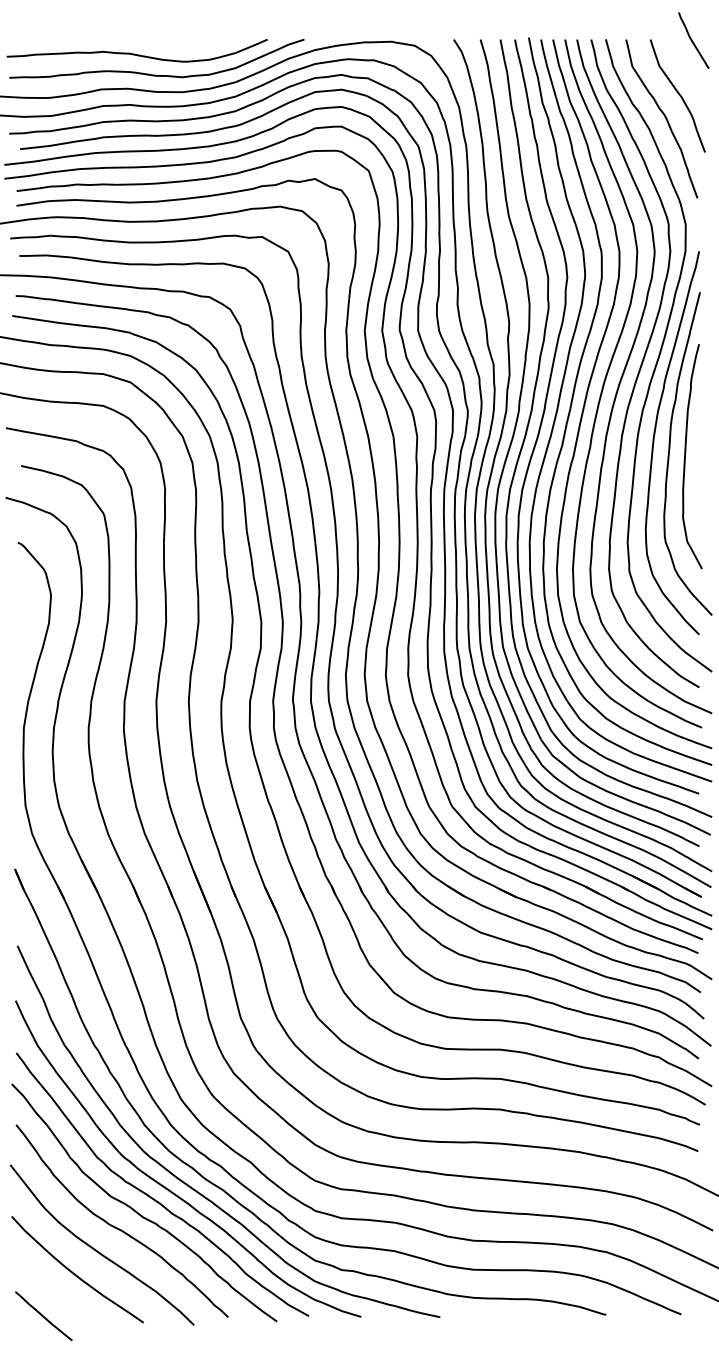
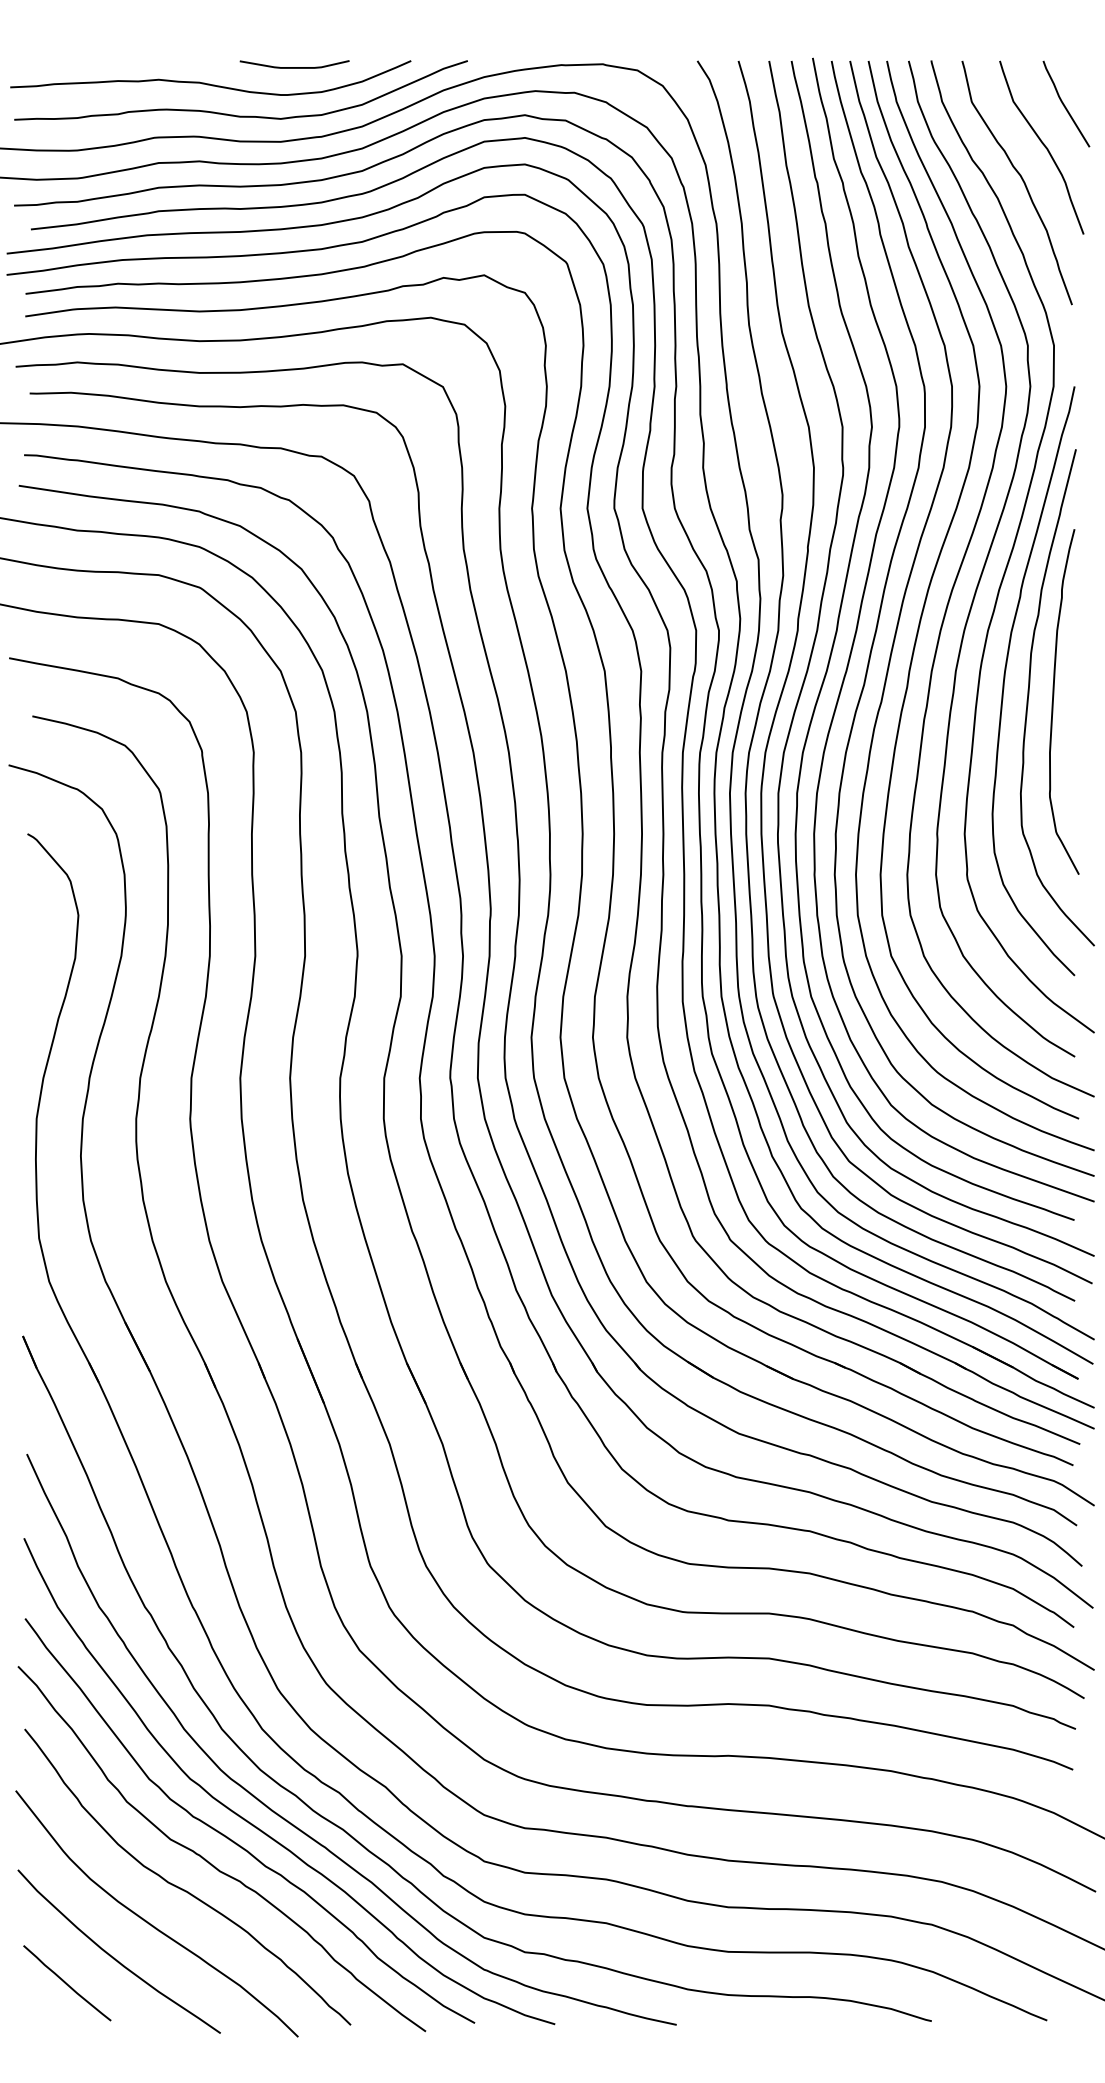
curve: (692, 40) -> (1064, 103), moved
curve: (191, 43) -> (294, 66), added
line: (43, 1316) -> (66, 1983), moved

